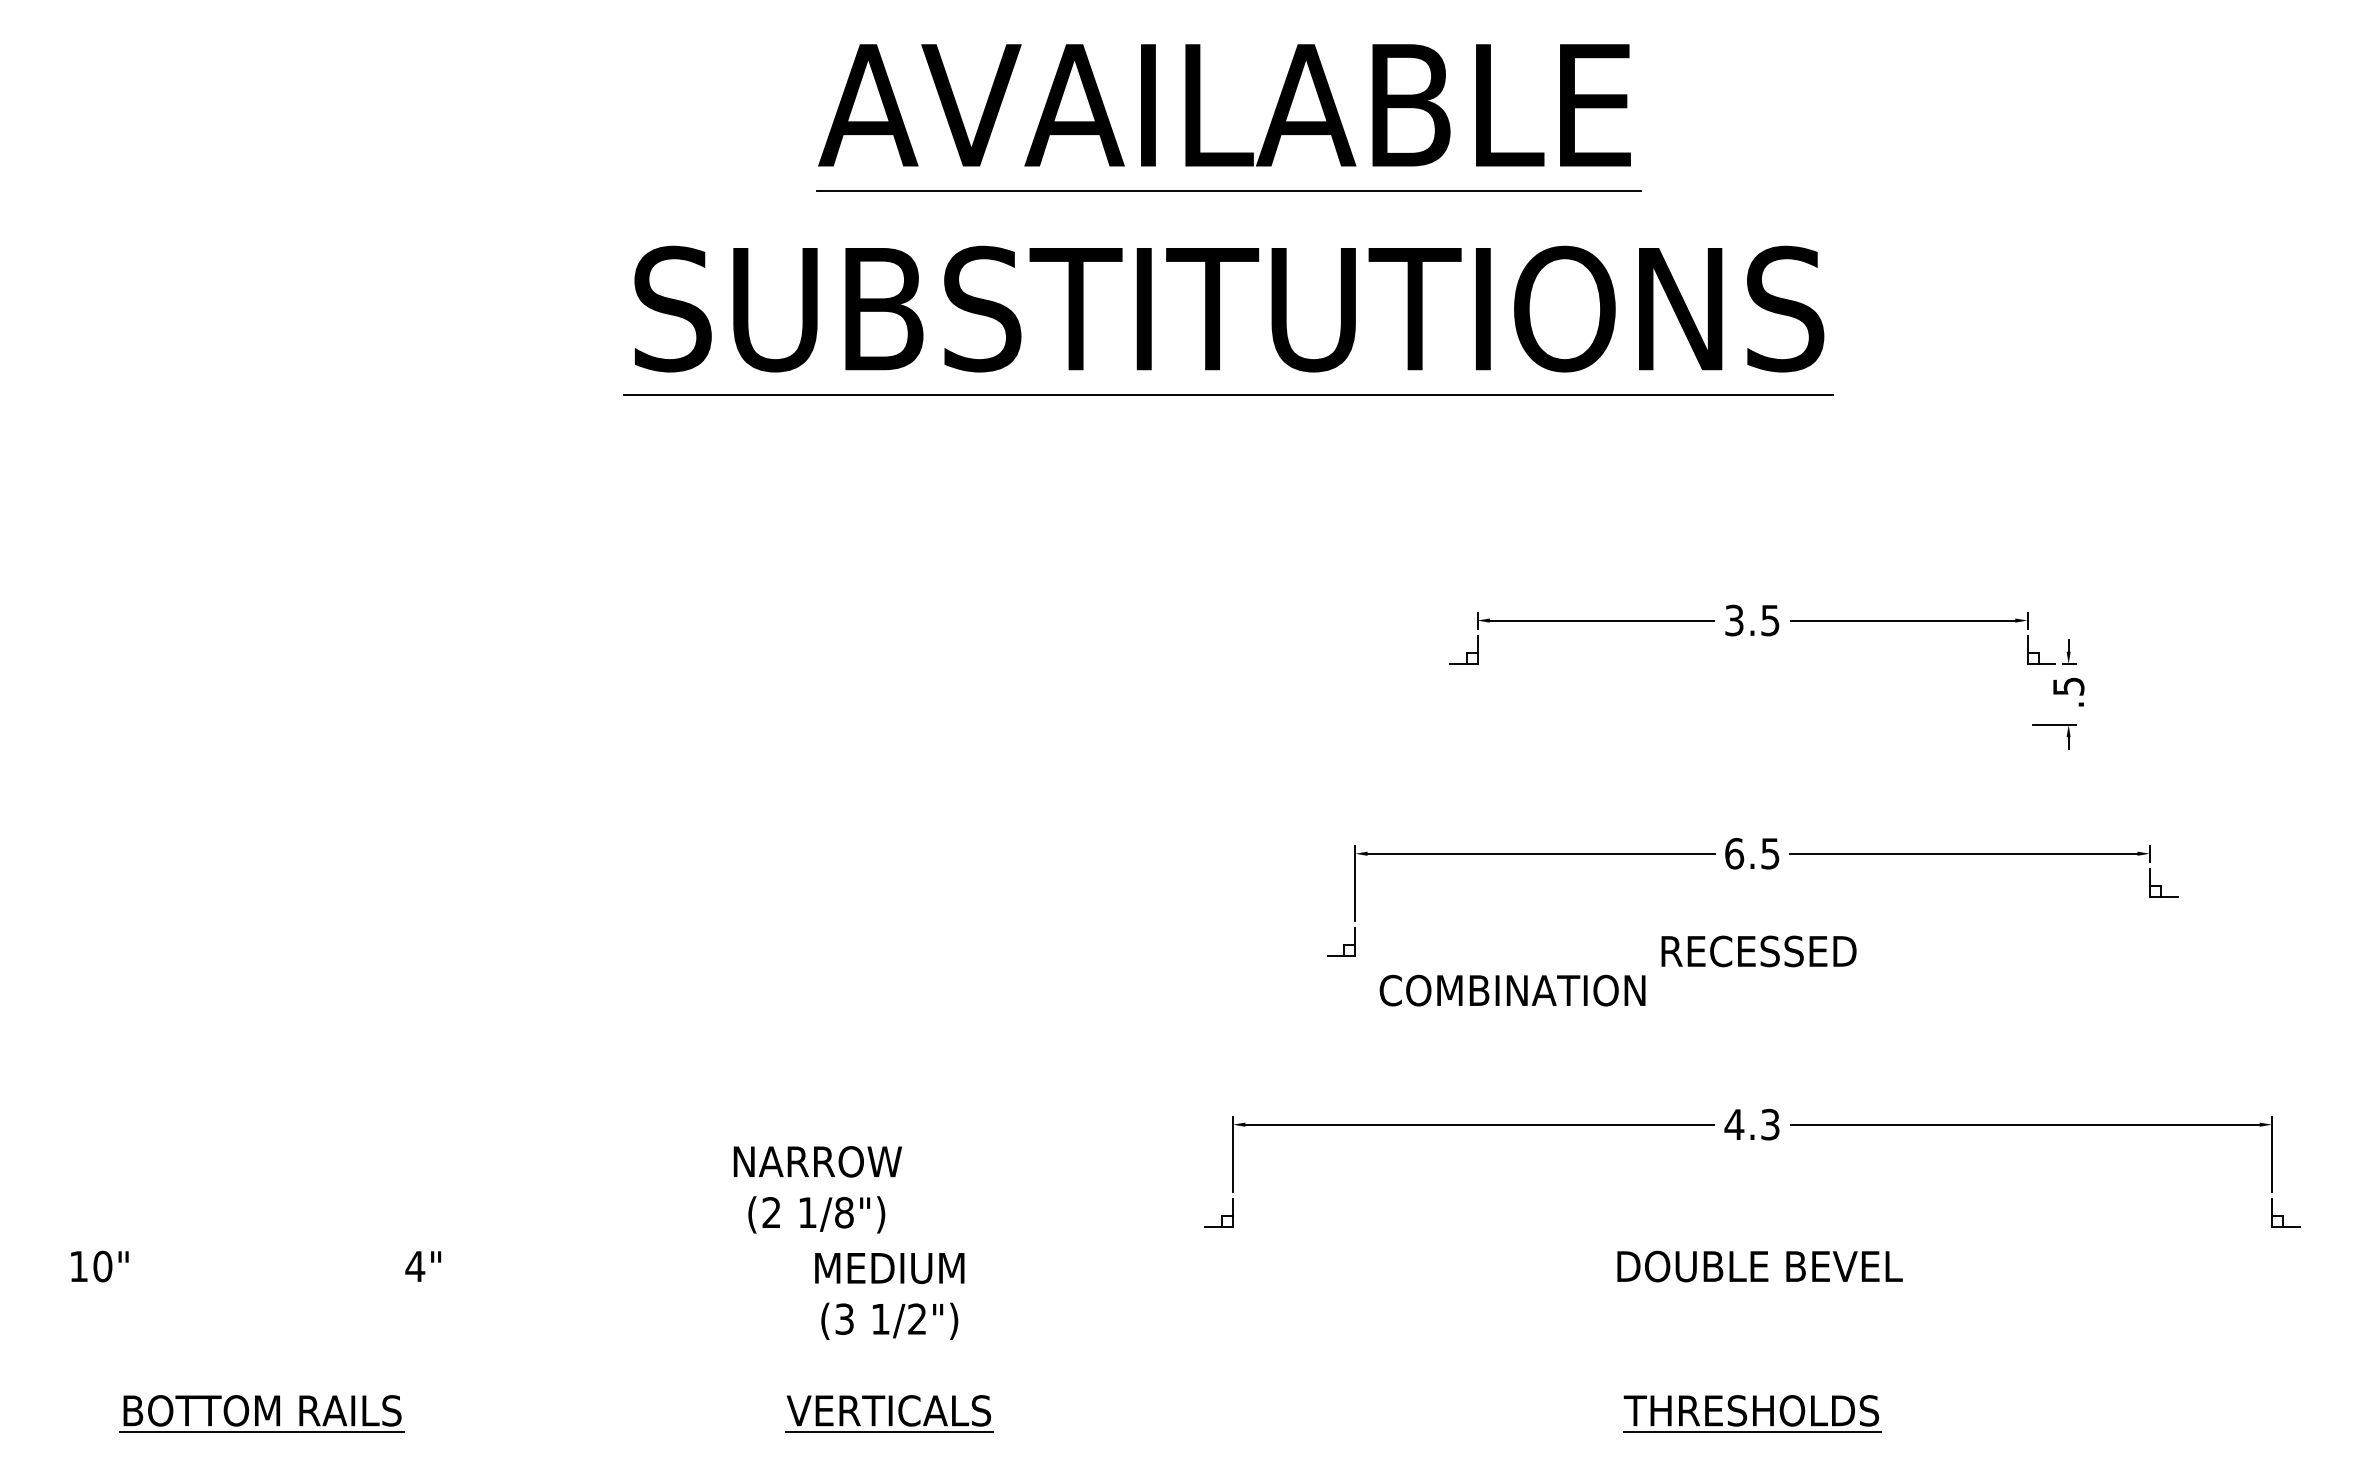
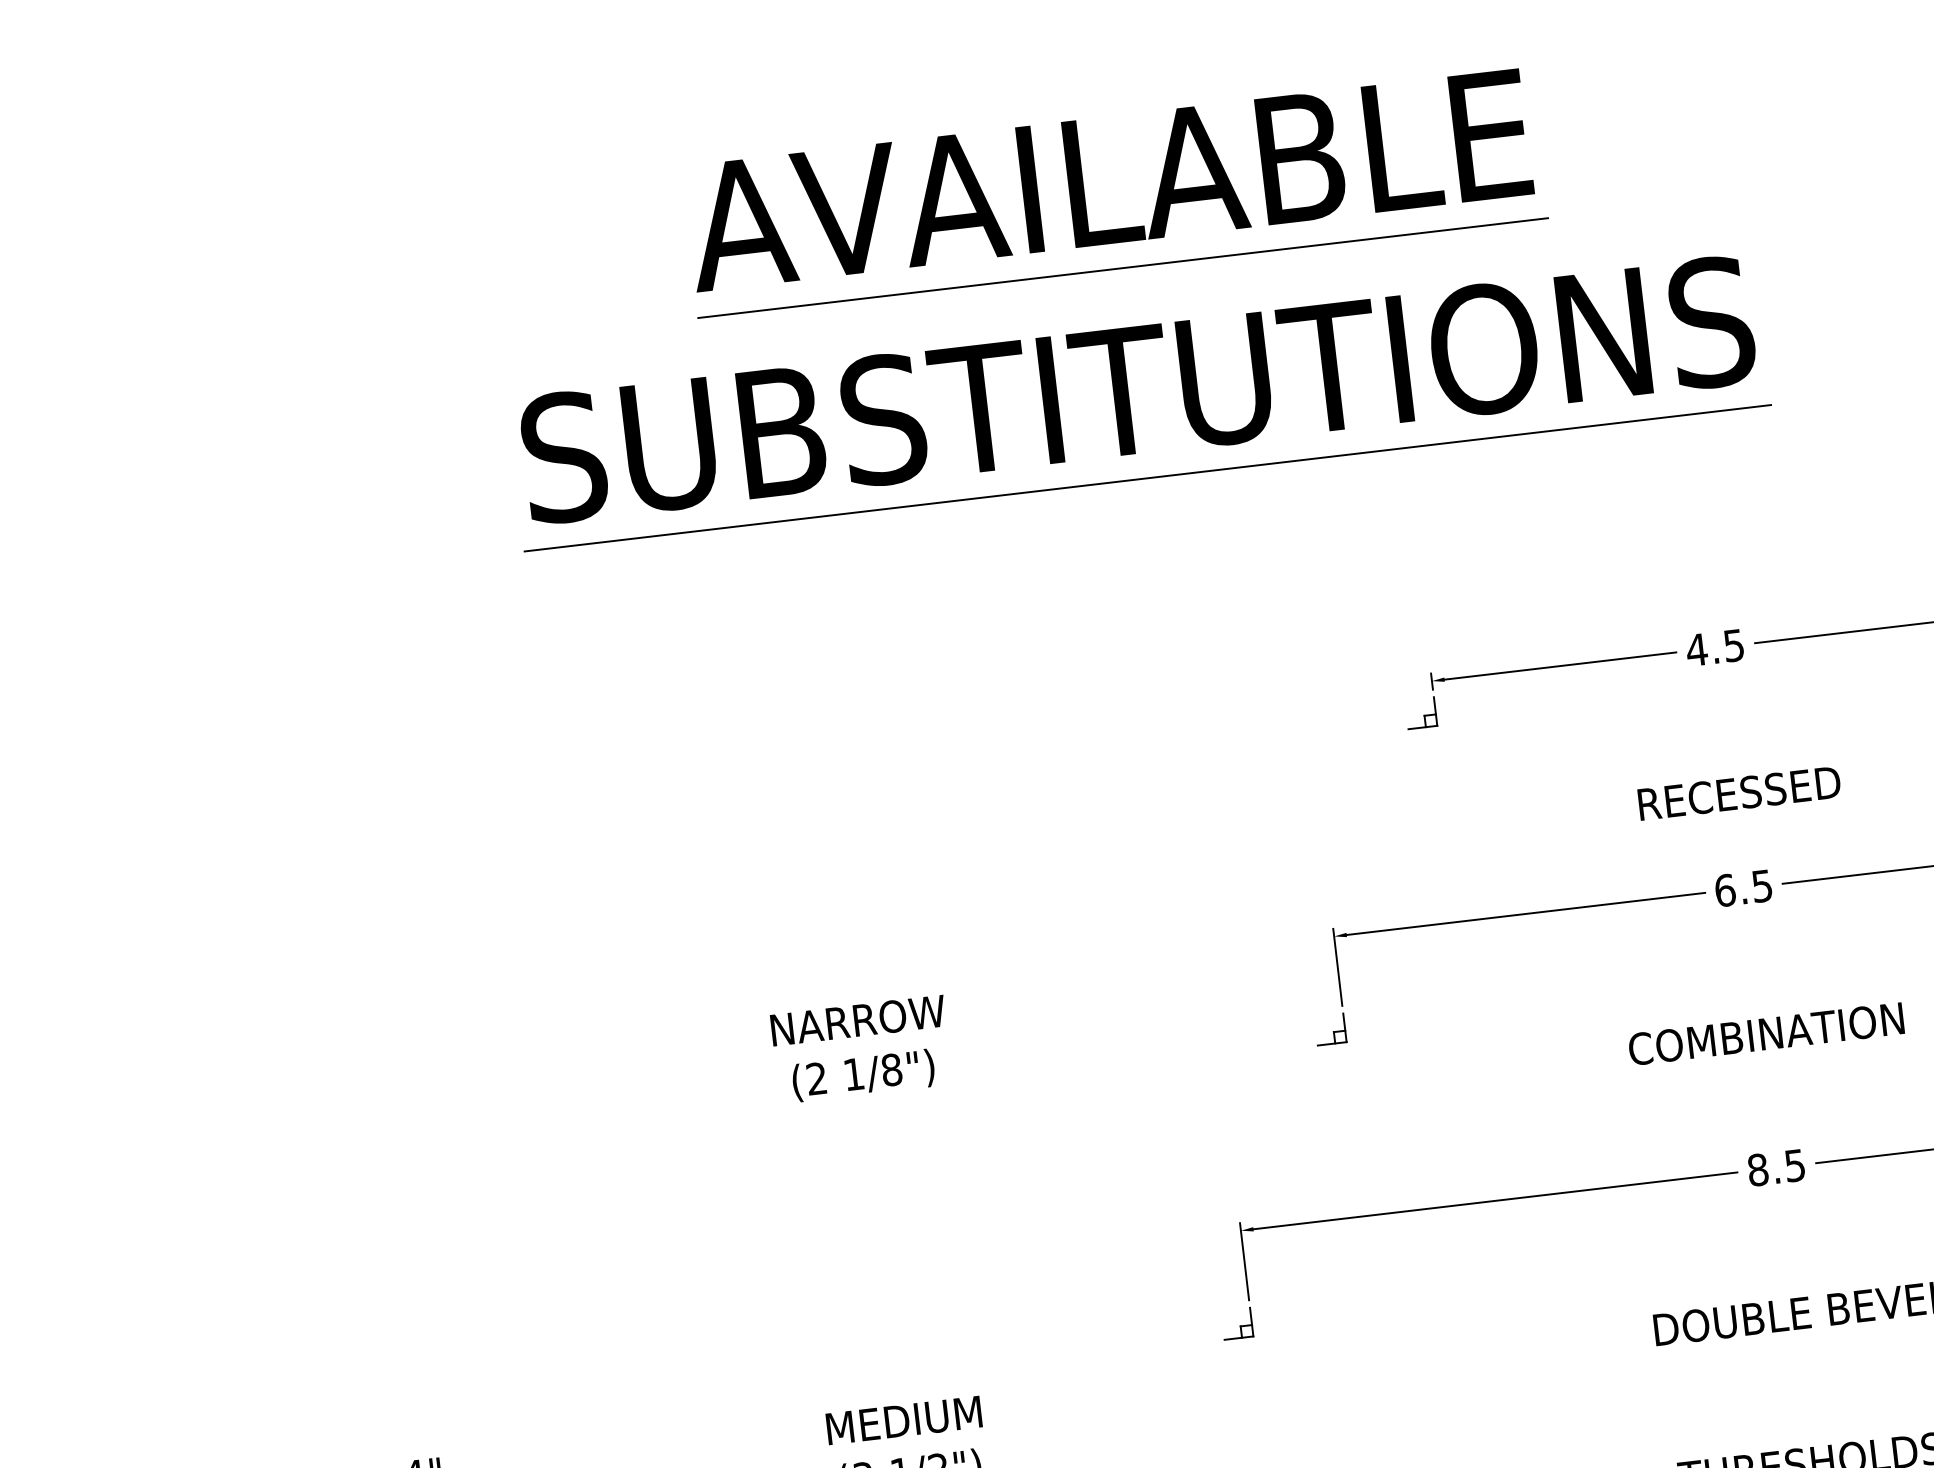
text: (1734, 620) -> (1697, 649), 3.5 -> 4.5
text: (1758, 951) -> (1738, 793), moved
text: (1512, 990) -> (1766, 1033), moved
text: (1751, 1124) -> (1775, 1167), 4.3 -> 8.5
text: (817, 1189) -> (861, 1049), moved

